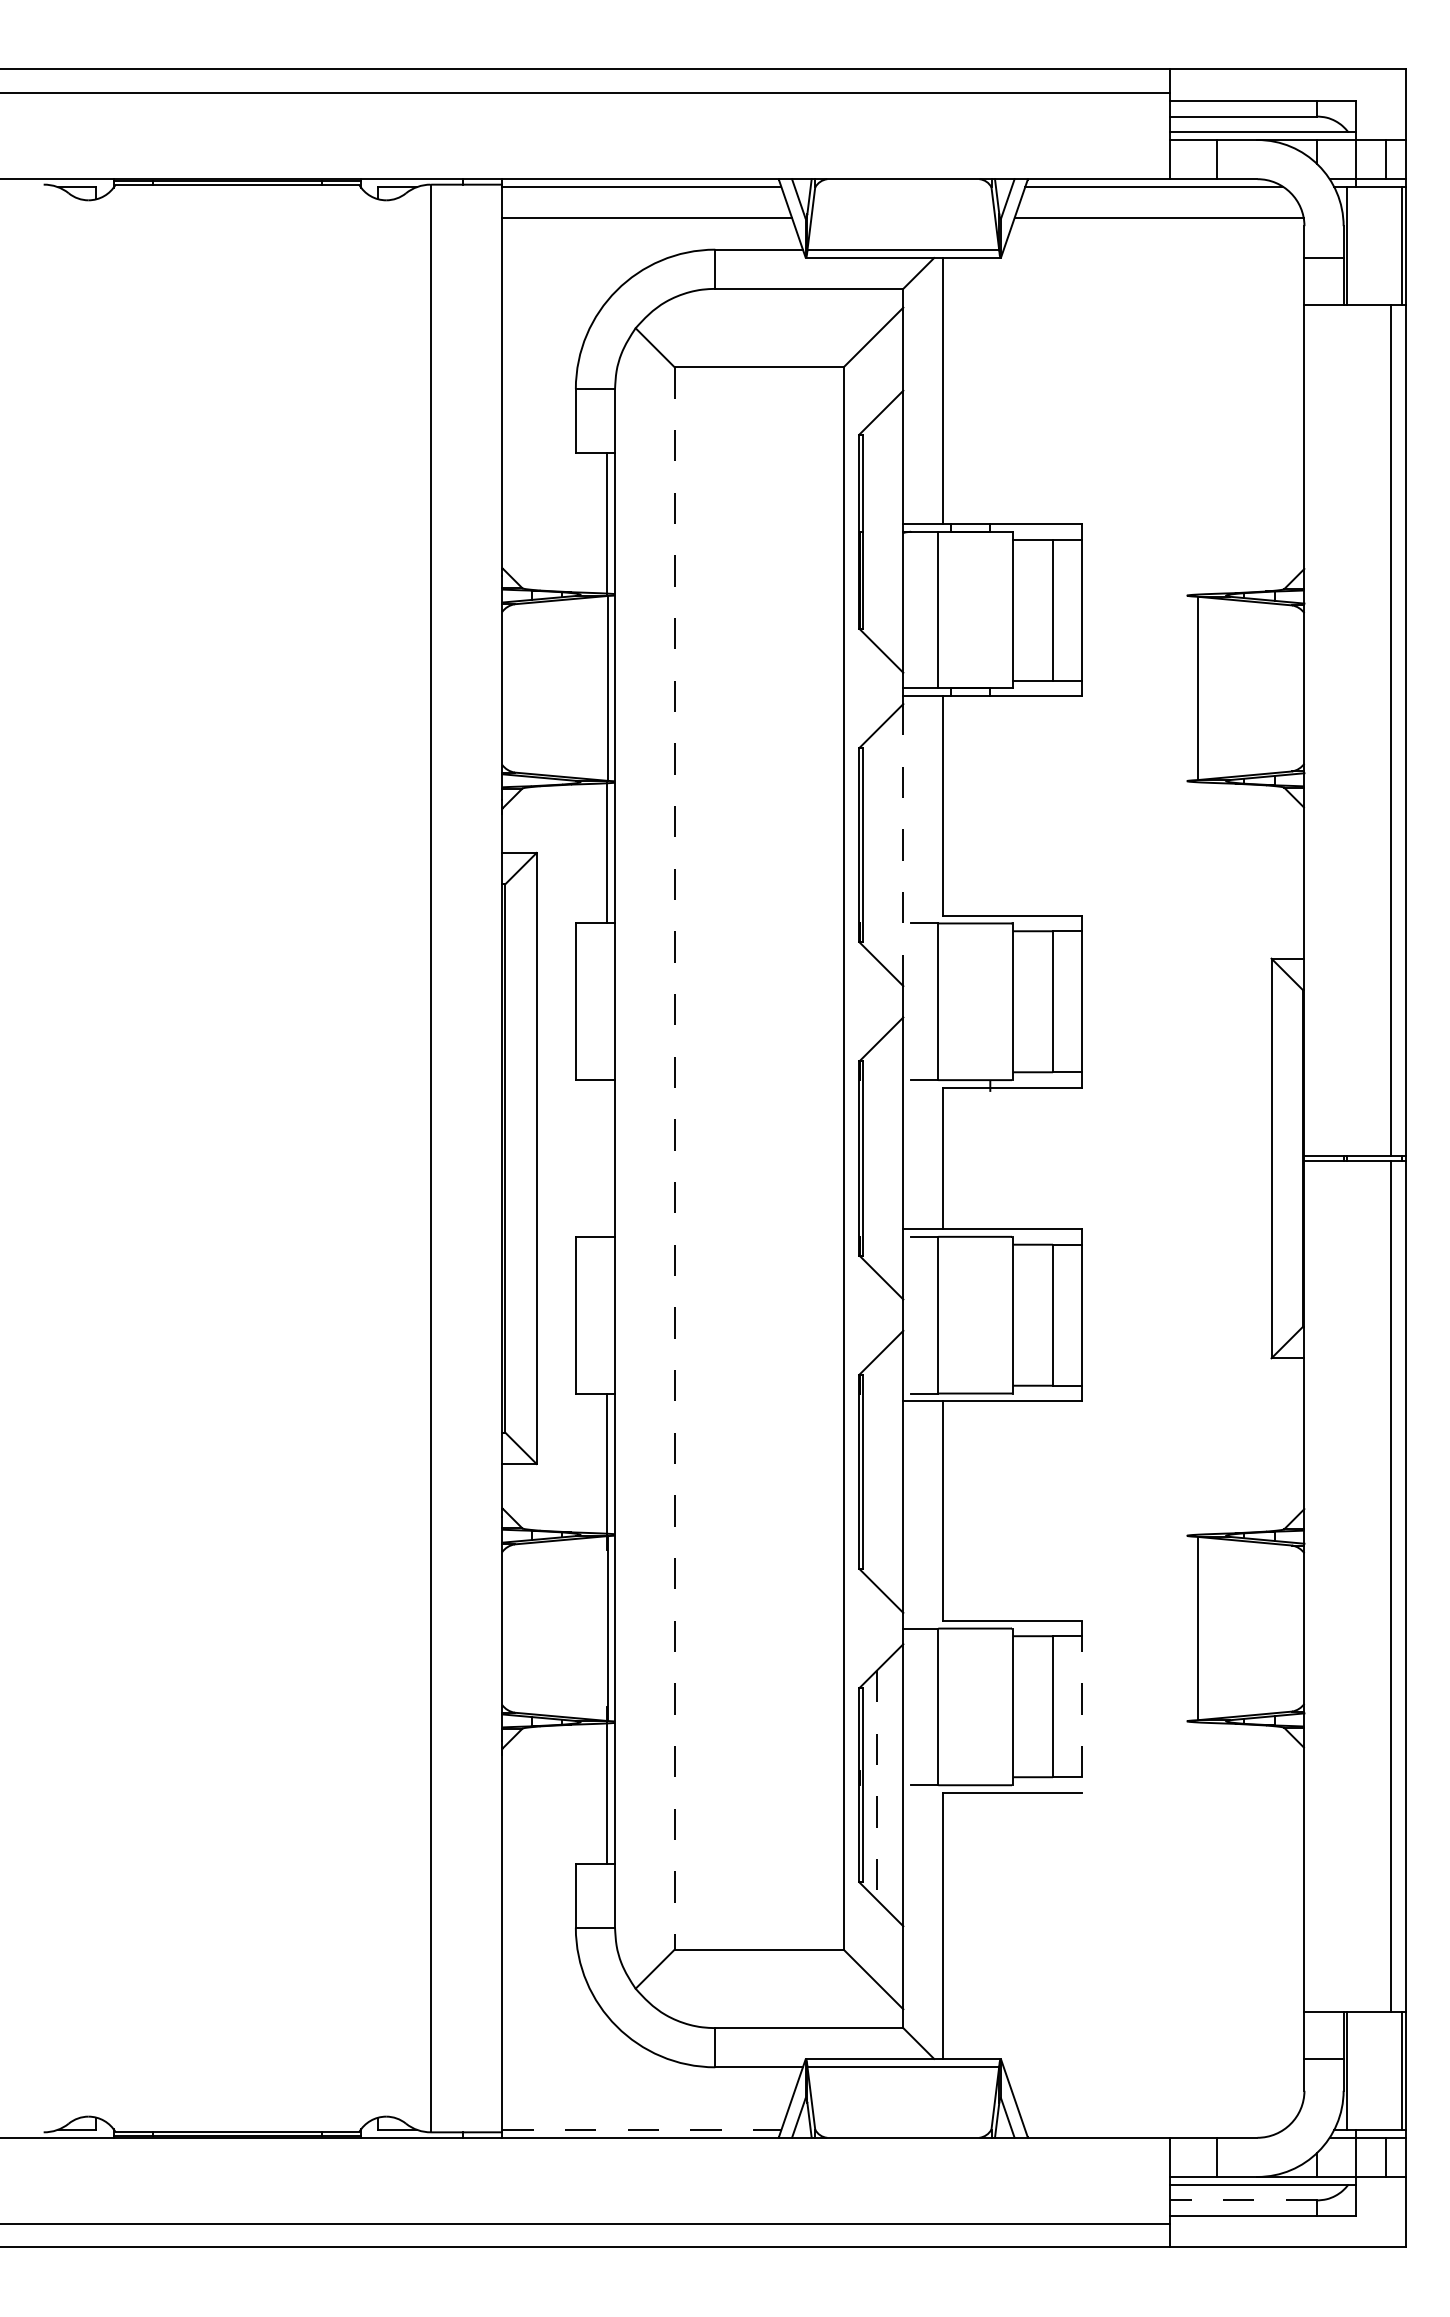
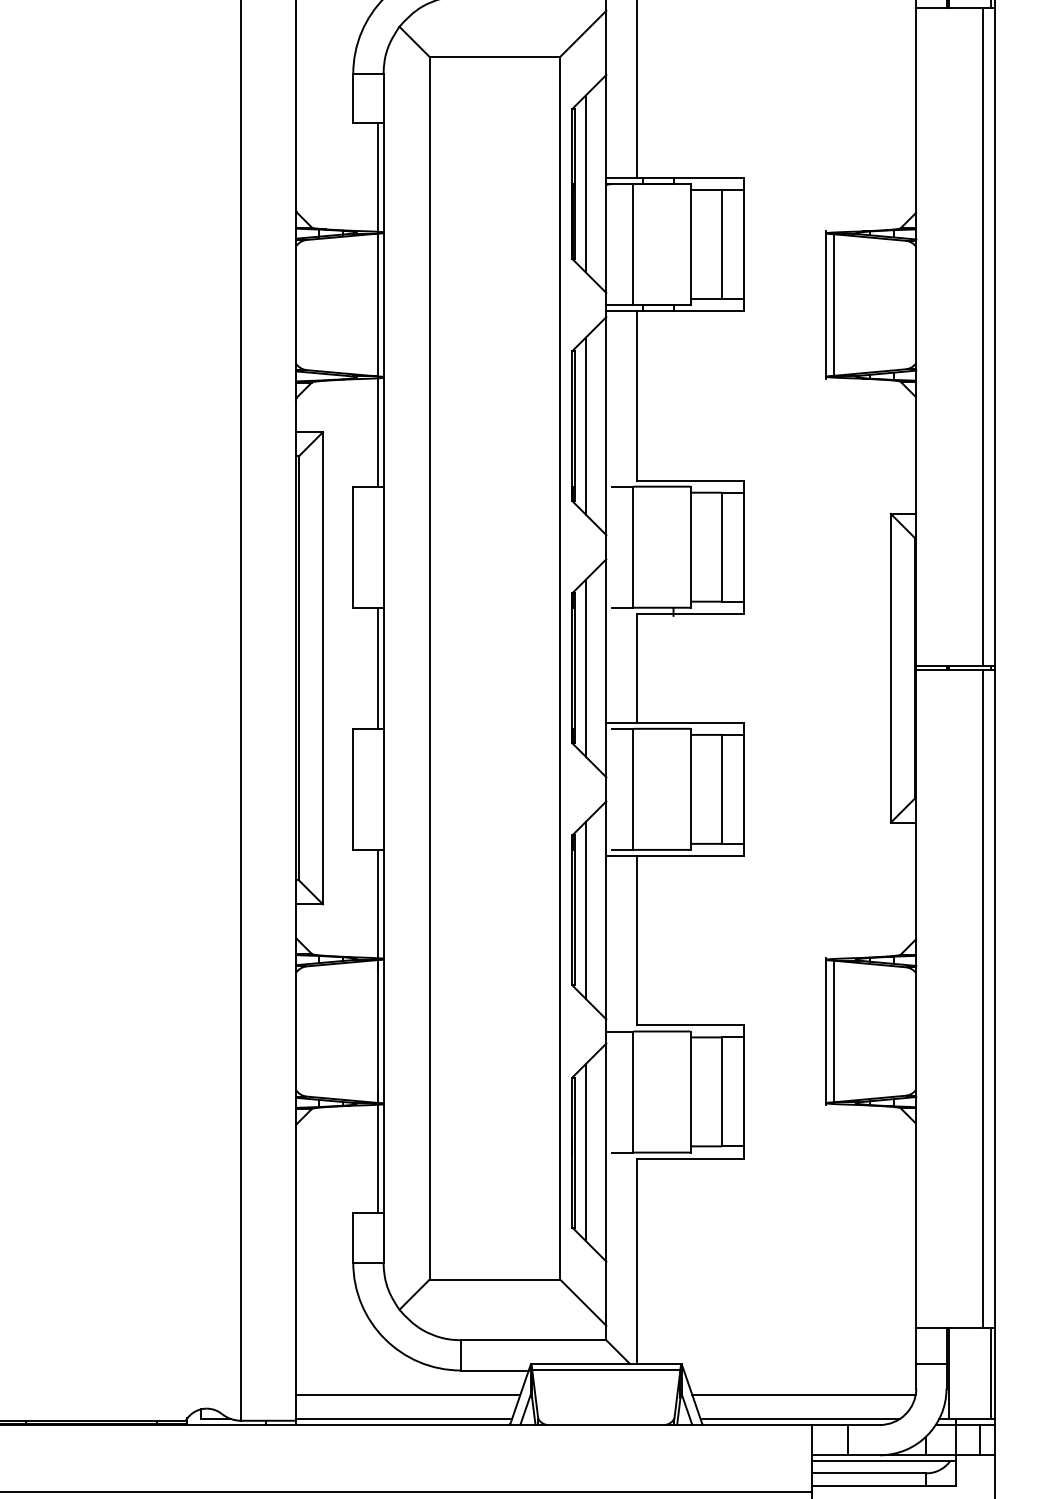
line: (876, 531) -> (585, 183), added
line: (1187, 688) -> (825, 305), added
line: (876, 844) -> (585, 425), added
line: (903, 844) -> (606, 425), dashed -> solid
line: (607, 1158) -> (377, 668), added
line: (674, 1158) -> (429, 668), dashed -> solid
line: (876, 1158) -> (585, 668), added
line: (876, 1471) -> (585, 910), added
line: (1187, 1628) -> (825, 1031), added
line: (1081, 1707) -> (743, 1092), dashed -> solid
line: (876, 1785) -> (585, 1152), dashed -> solid
line: (647, 2098) -> (408, 1394), added
line: (1158, 2098) -> (803, 1394), added
line: (641, 2129) -> (404, 1418), dashed -> solid
line: (1154, 2129) -> (800, 1418), added
line: (1243, 2200) -> (869, 1473), dashed -> solid

